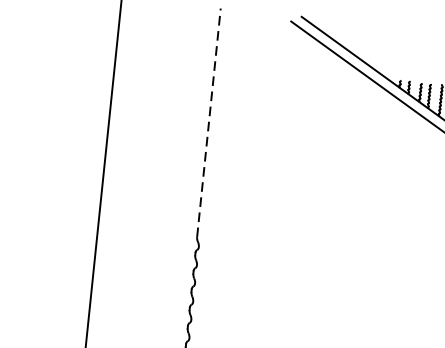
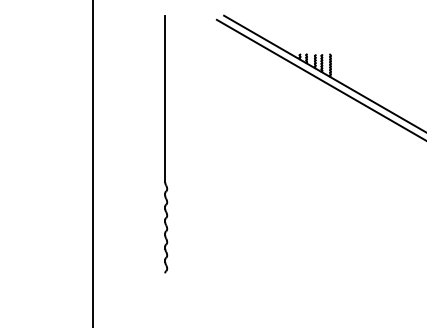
line: (209, 122) -> (165, 98), dashed -> solid

